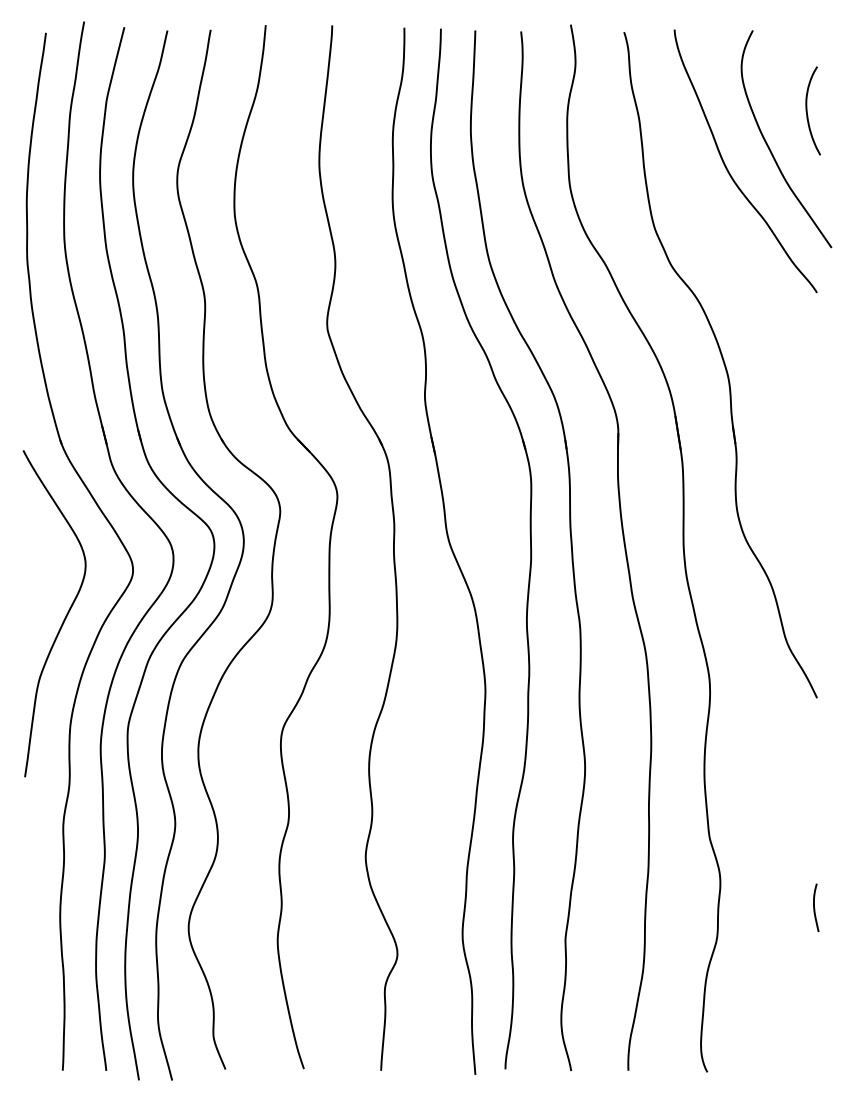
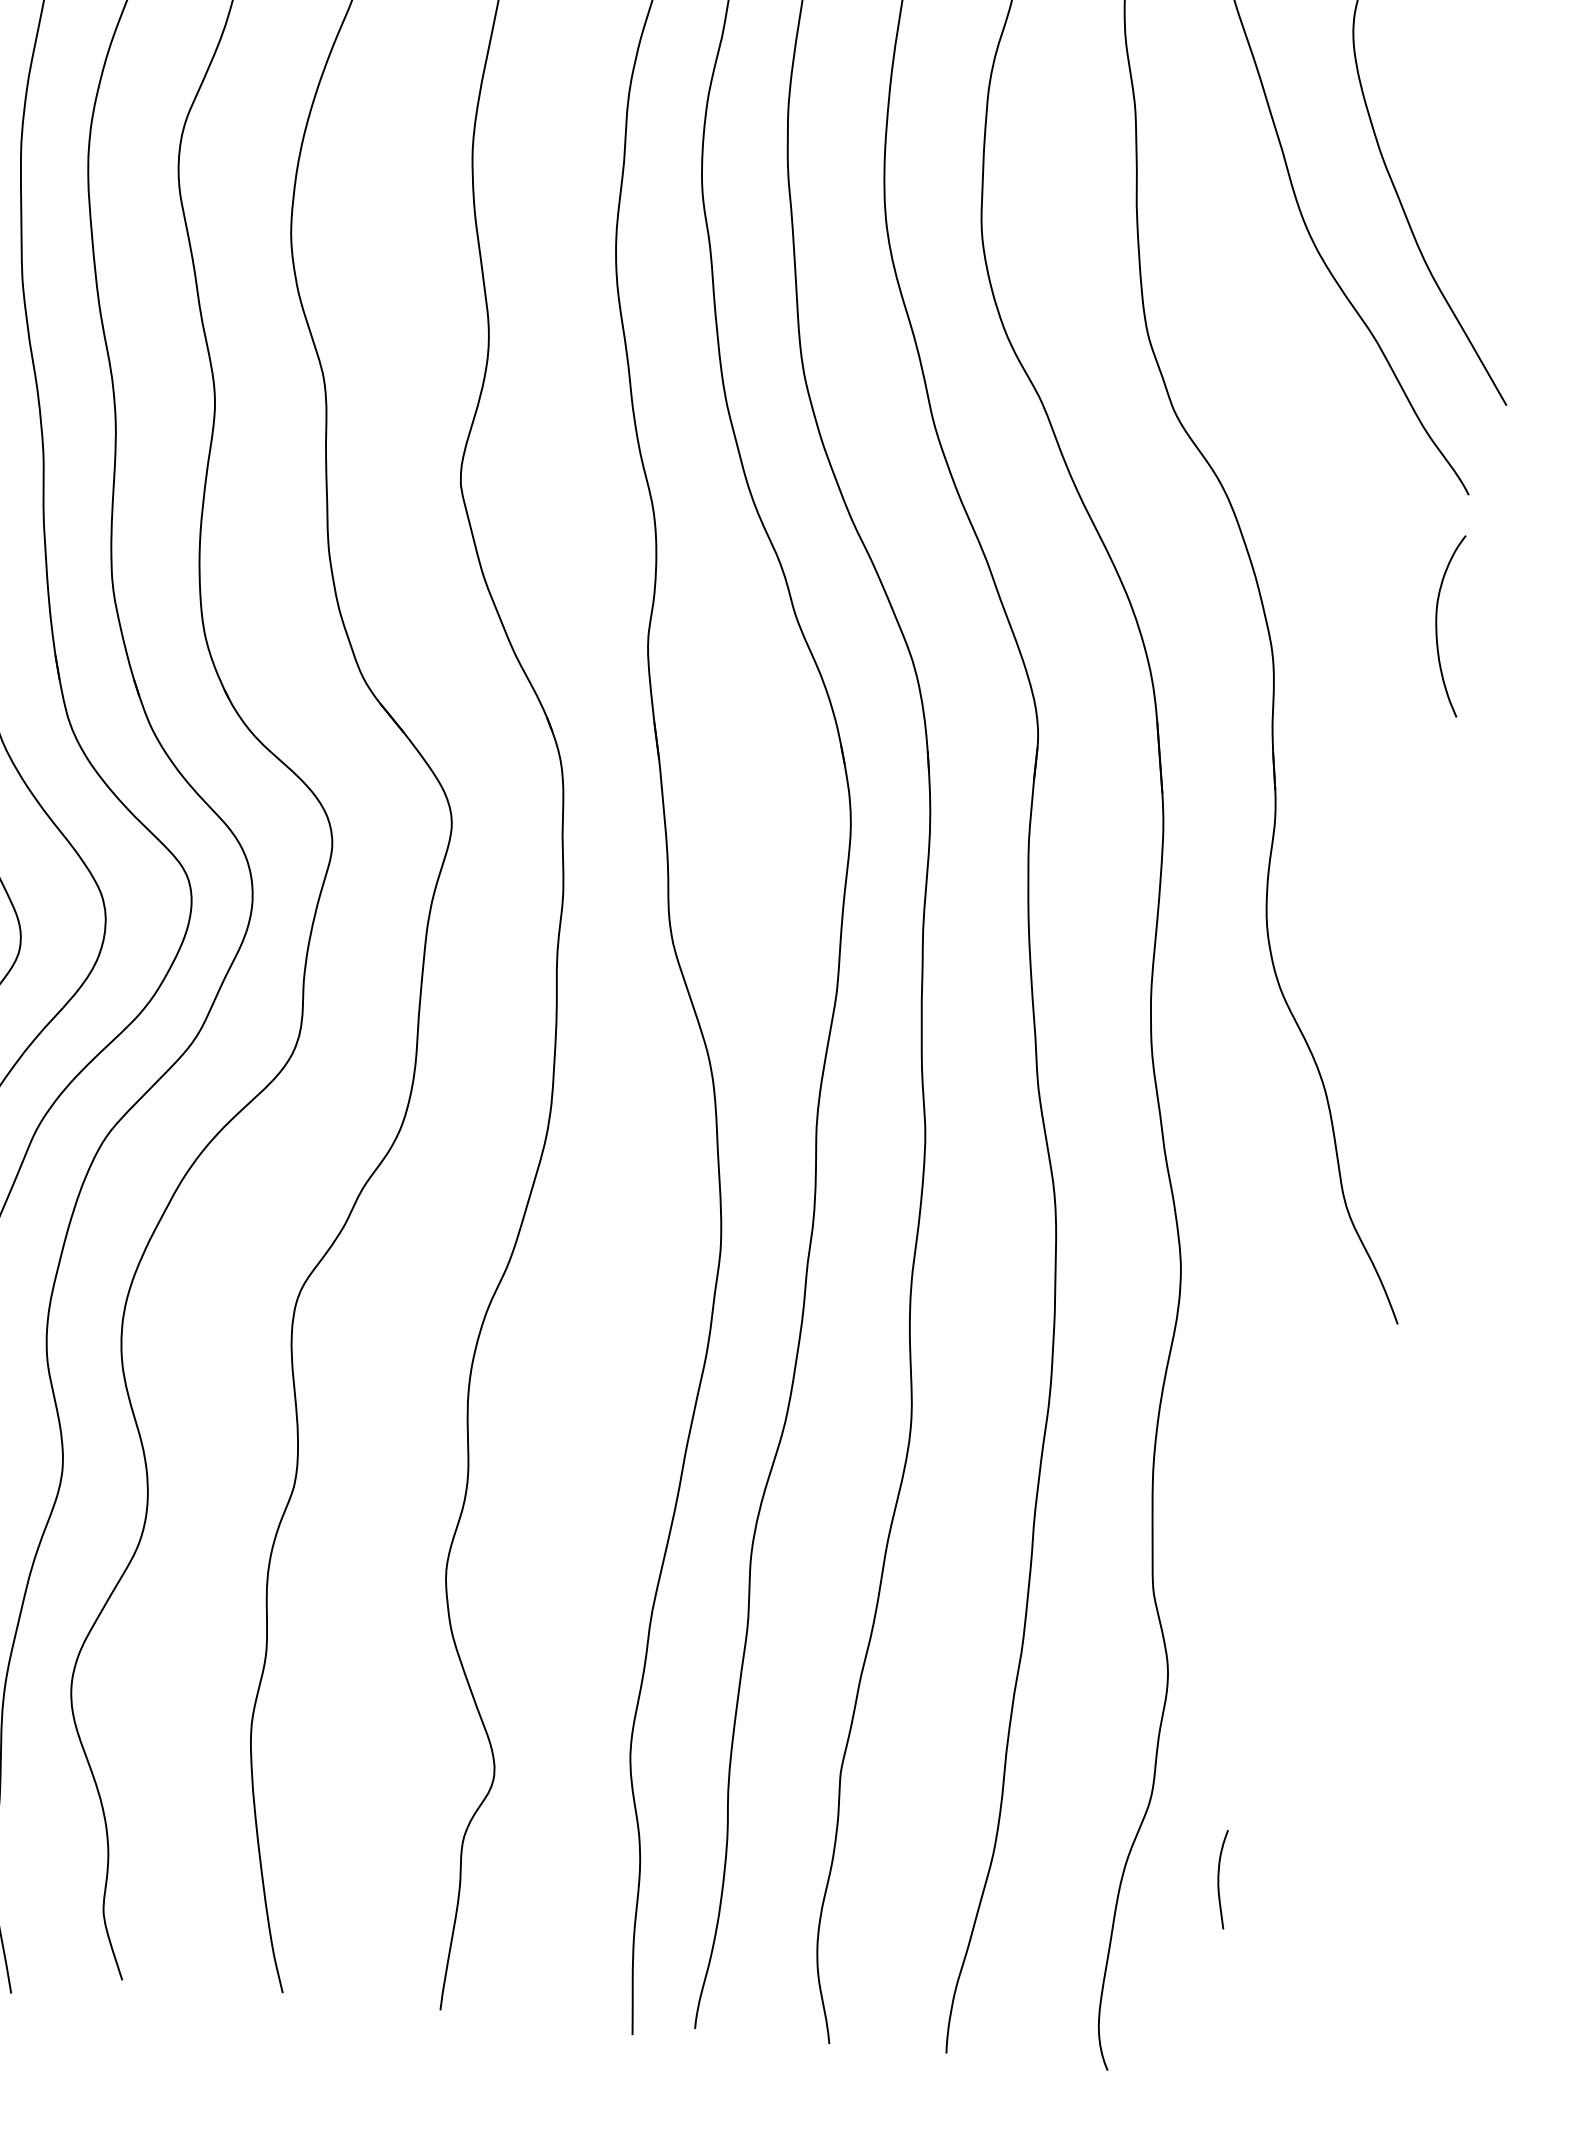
curve: (807, 110) -> (1438, 623), moved
curve: (815, 908) -> (1221, 1880), moved

